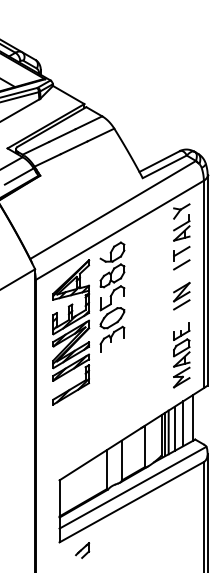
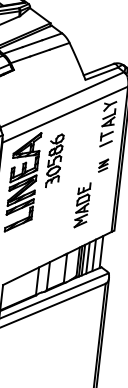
part: (181, 295) -> (103, 165), size x0.7
part: (112, 296) -> (54, 160), size x0.7
part: (181, 355) -> (82, 205), moved
part: (82, 550) -> (13, 336), removed

